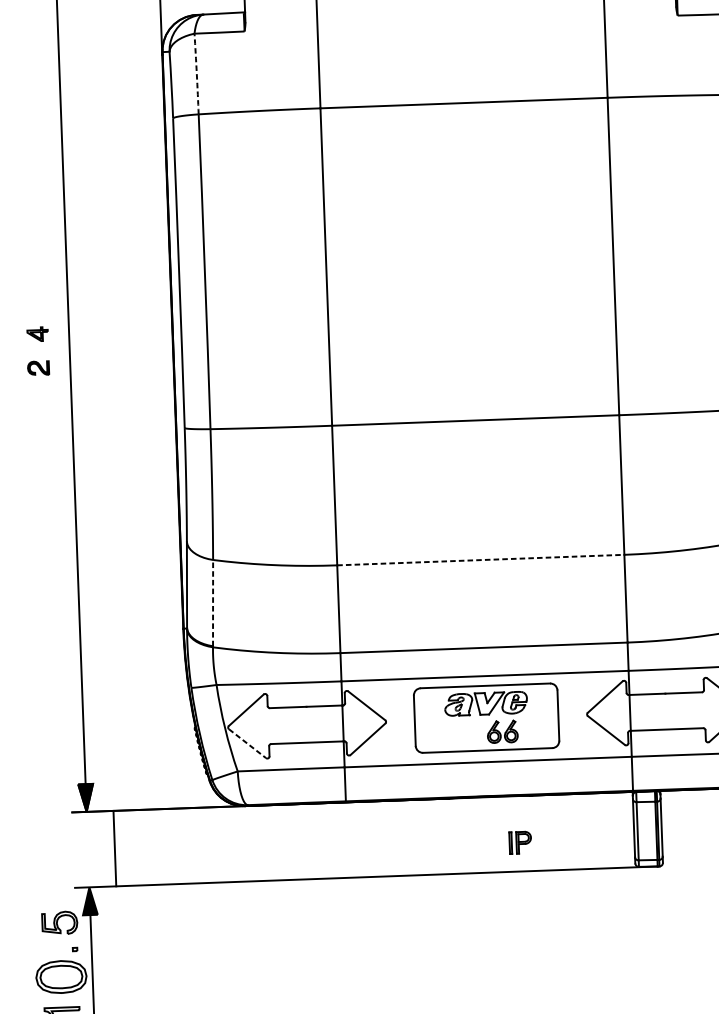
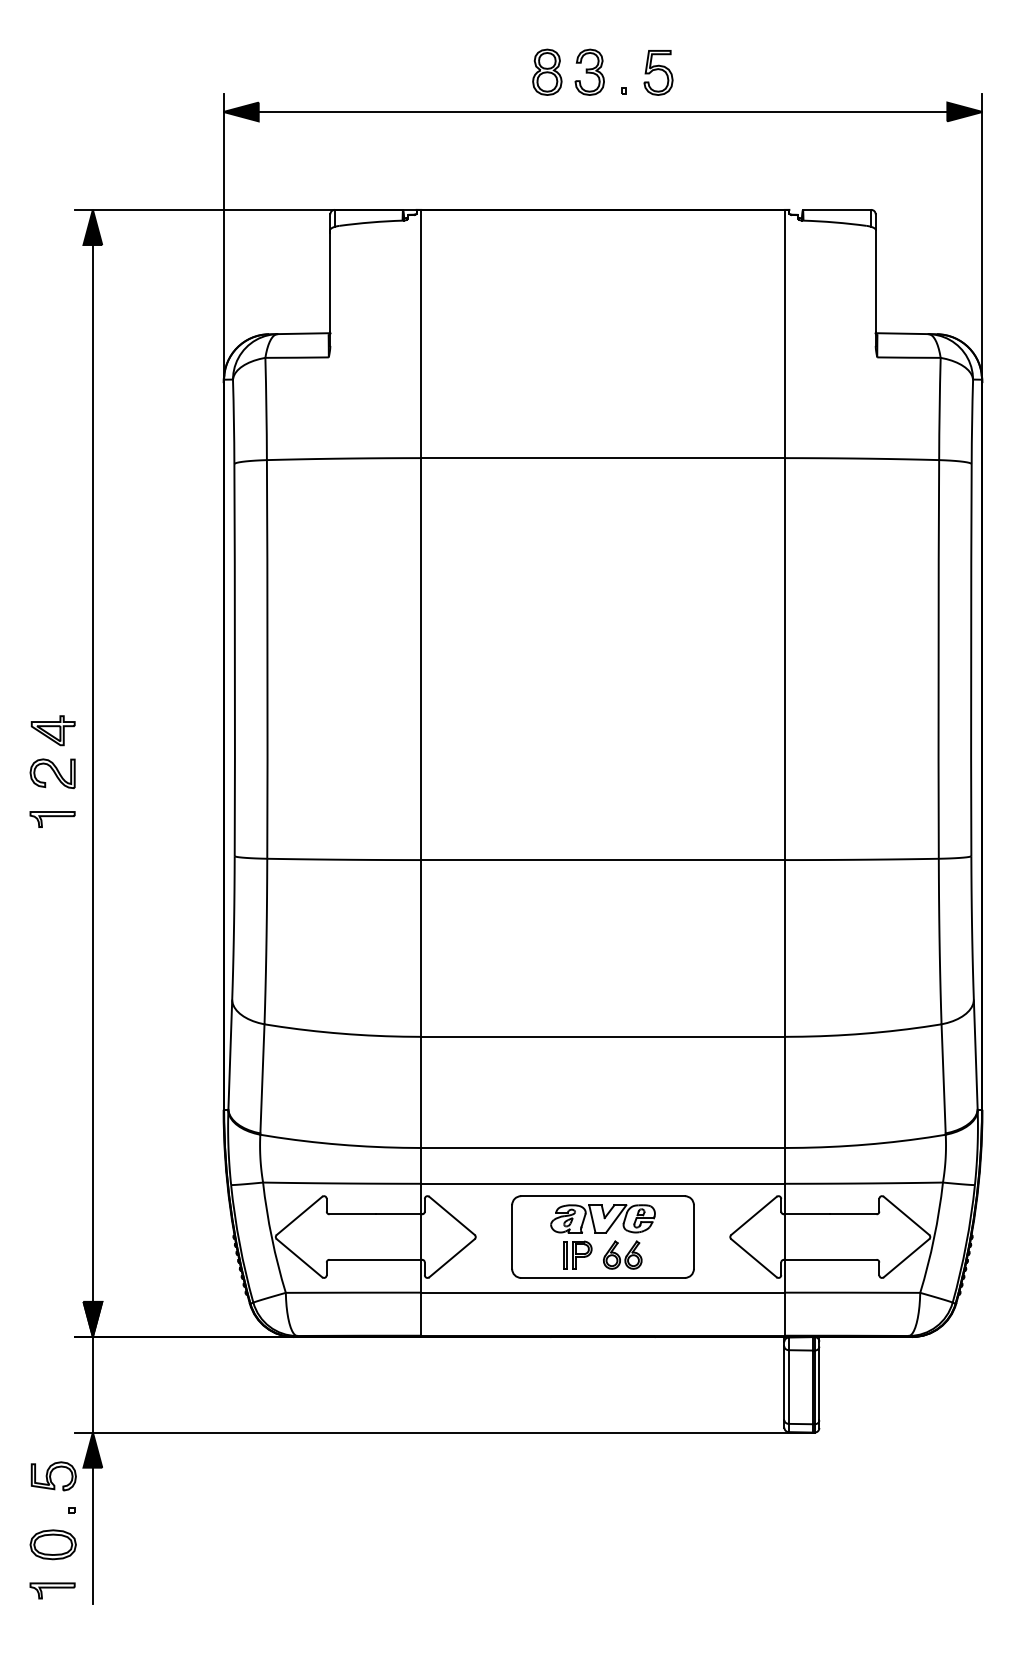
arc: (196, 73) -> (266, 408), dashed -> solid
part: (37, 334) -> (52, 730), size x1.67
part: (38, 368) -> (52, 773), size x1.67
part: (39, 404) -> (52, 819), added
line: (481, 559) -> (603, 1036), dashed -> solid
line: (213, 602) -> (262, 1078), dashed -> solid
line: (247, 743) -> (299, 1258), dashed -> solid
part: (519, 842) -> (577, 1254), moved
line: (114, 848) -> (92, 1384), moved
part: (60, 976) -> (52, 1544), size x0.71

